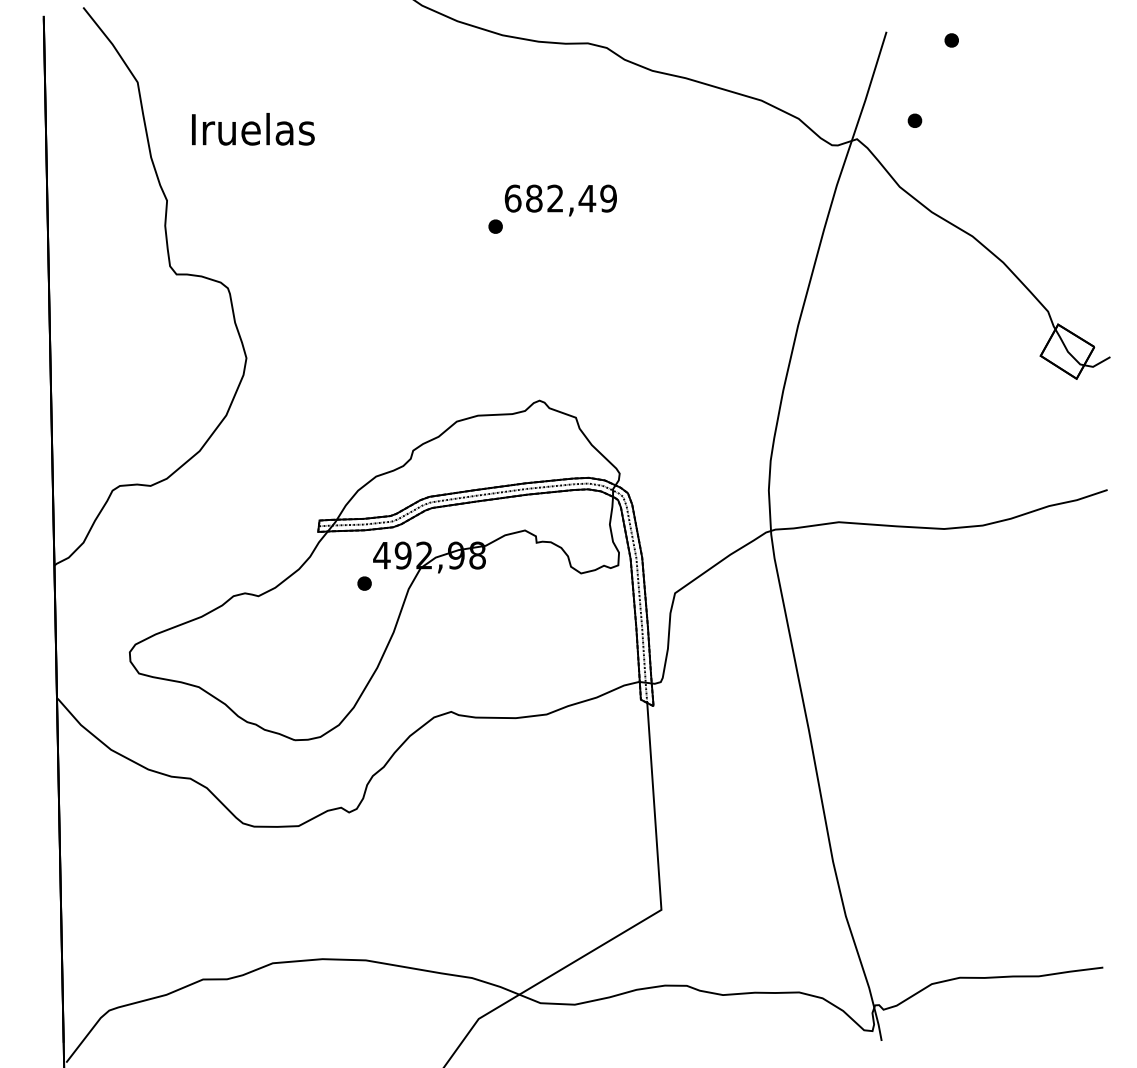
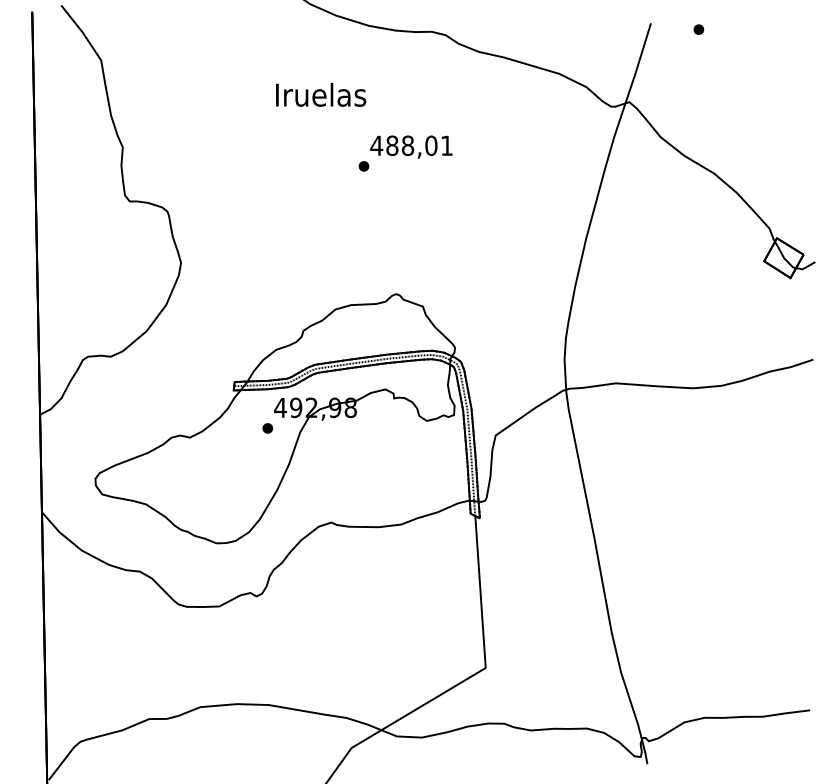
part: (914, 120) -> (671, 88), removed
text: (253, 128) -> (321, 94), moved
text: (560, 198) -> (411, 145), 682,49 -> 488,01

